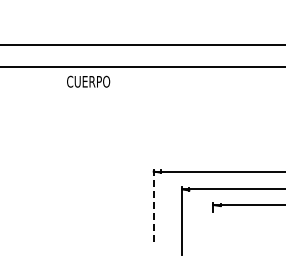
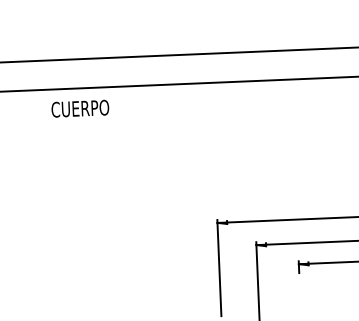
text: (88, 81) -> (80, 108), moved
line: (153, 204) -> (219, 266), dashed -> solid

